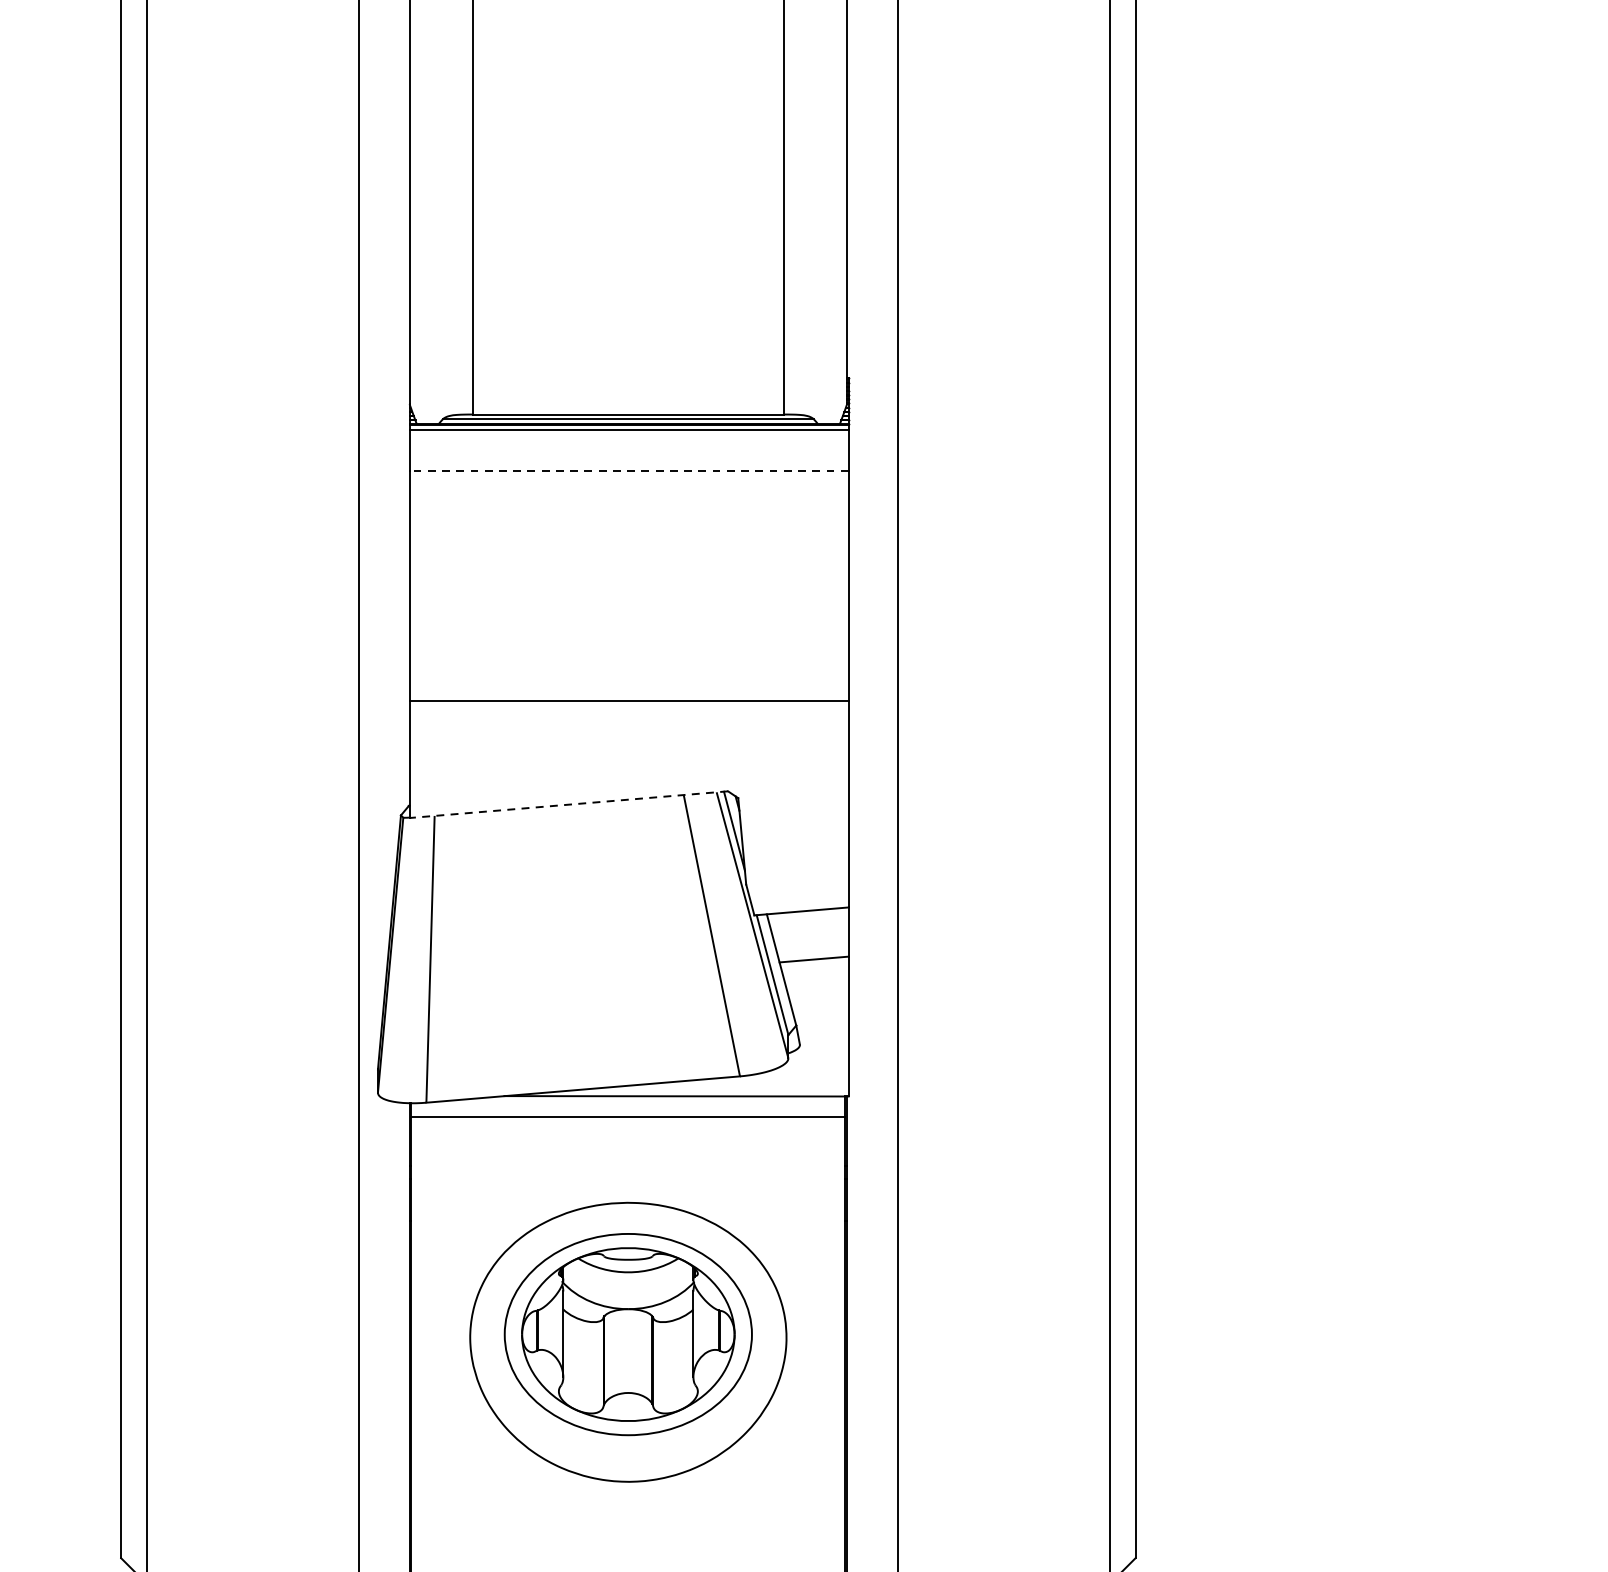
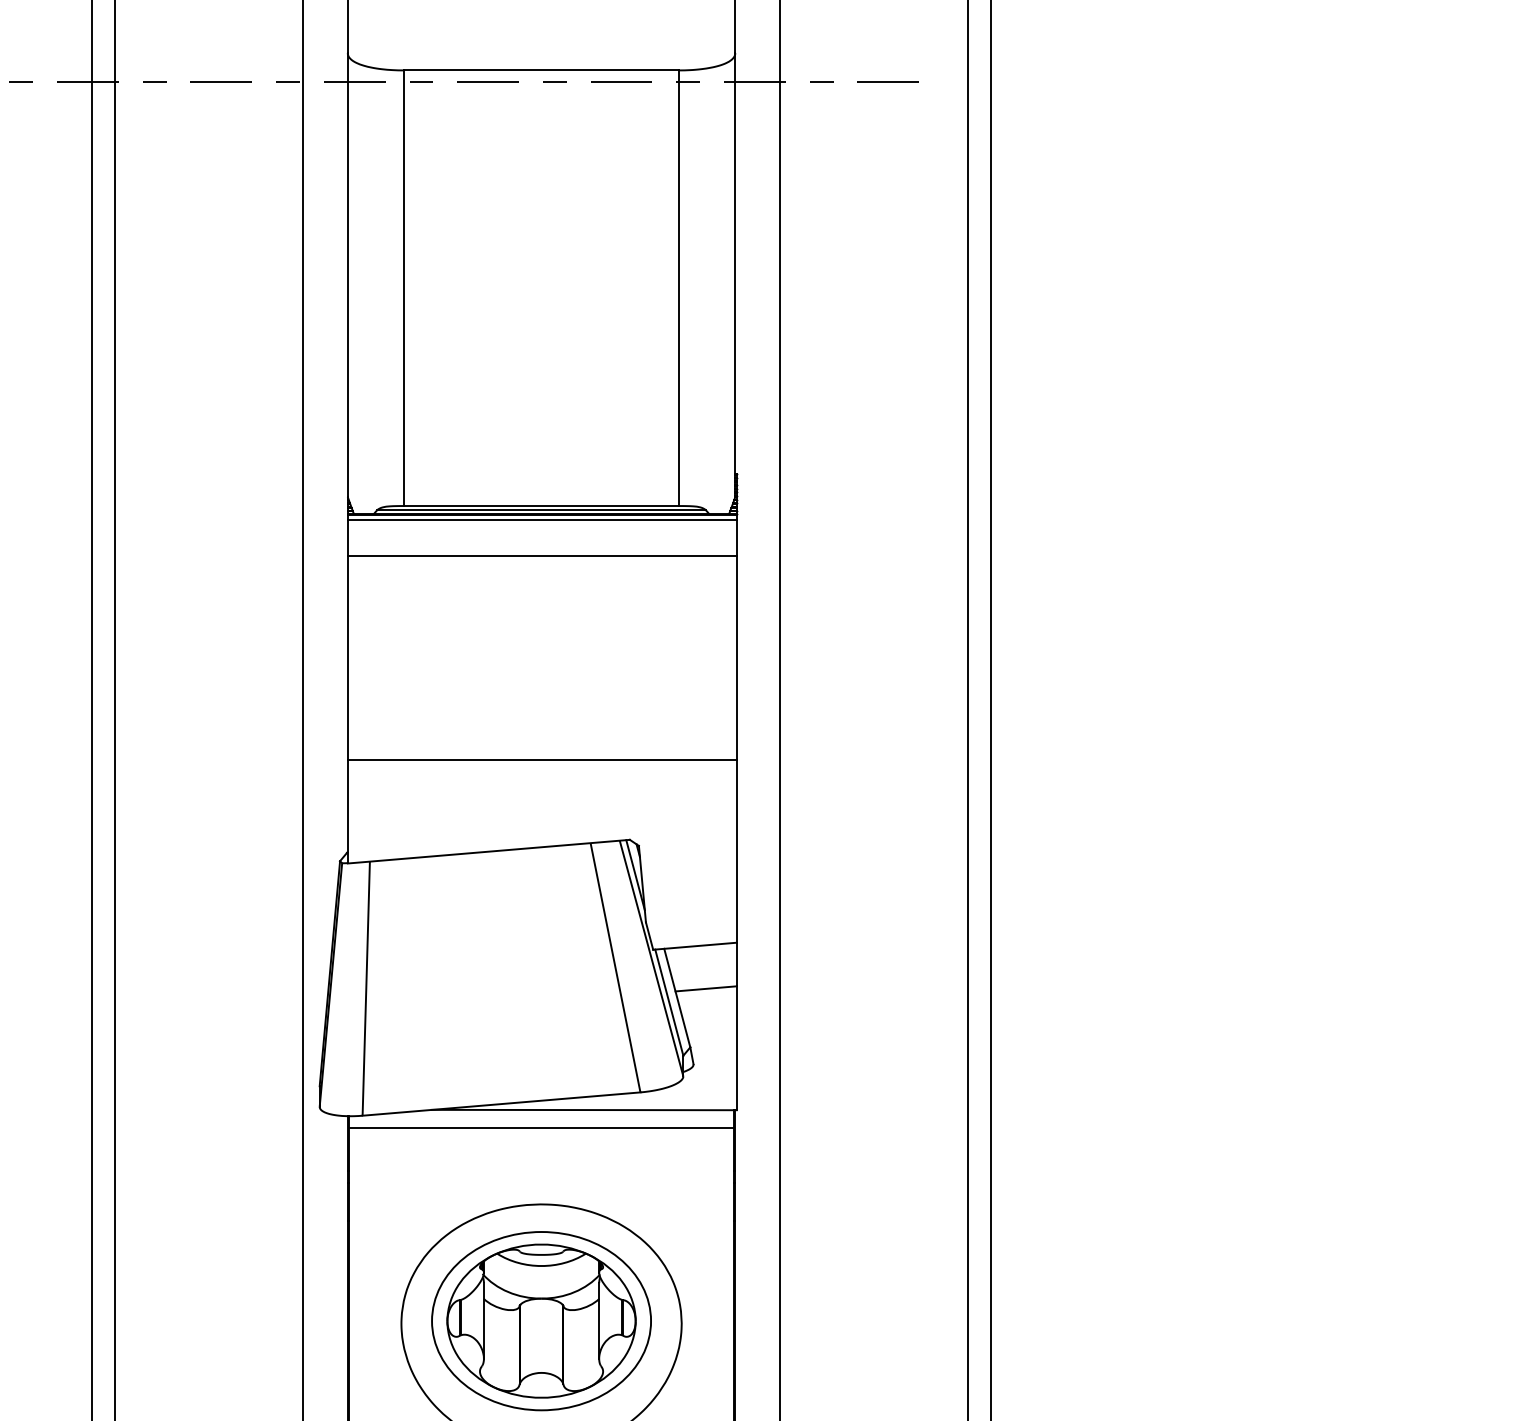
line: (628, 471) -> (541, 556), dashed -> solid
line: (568, 804) -> (488, 851), dashed -> solid

